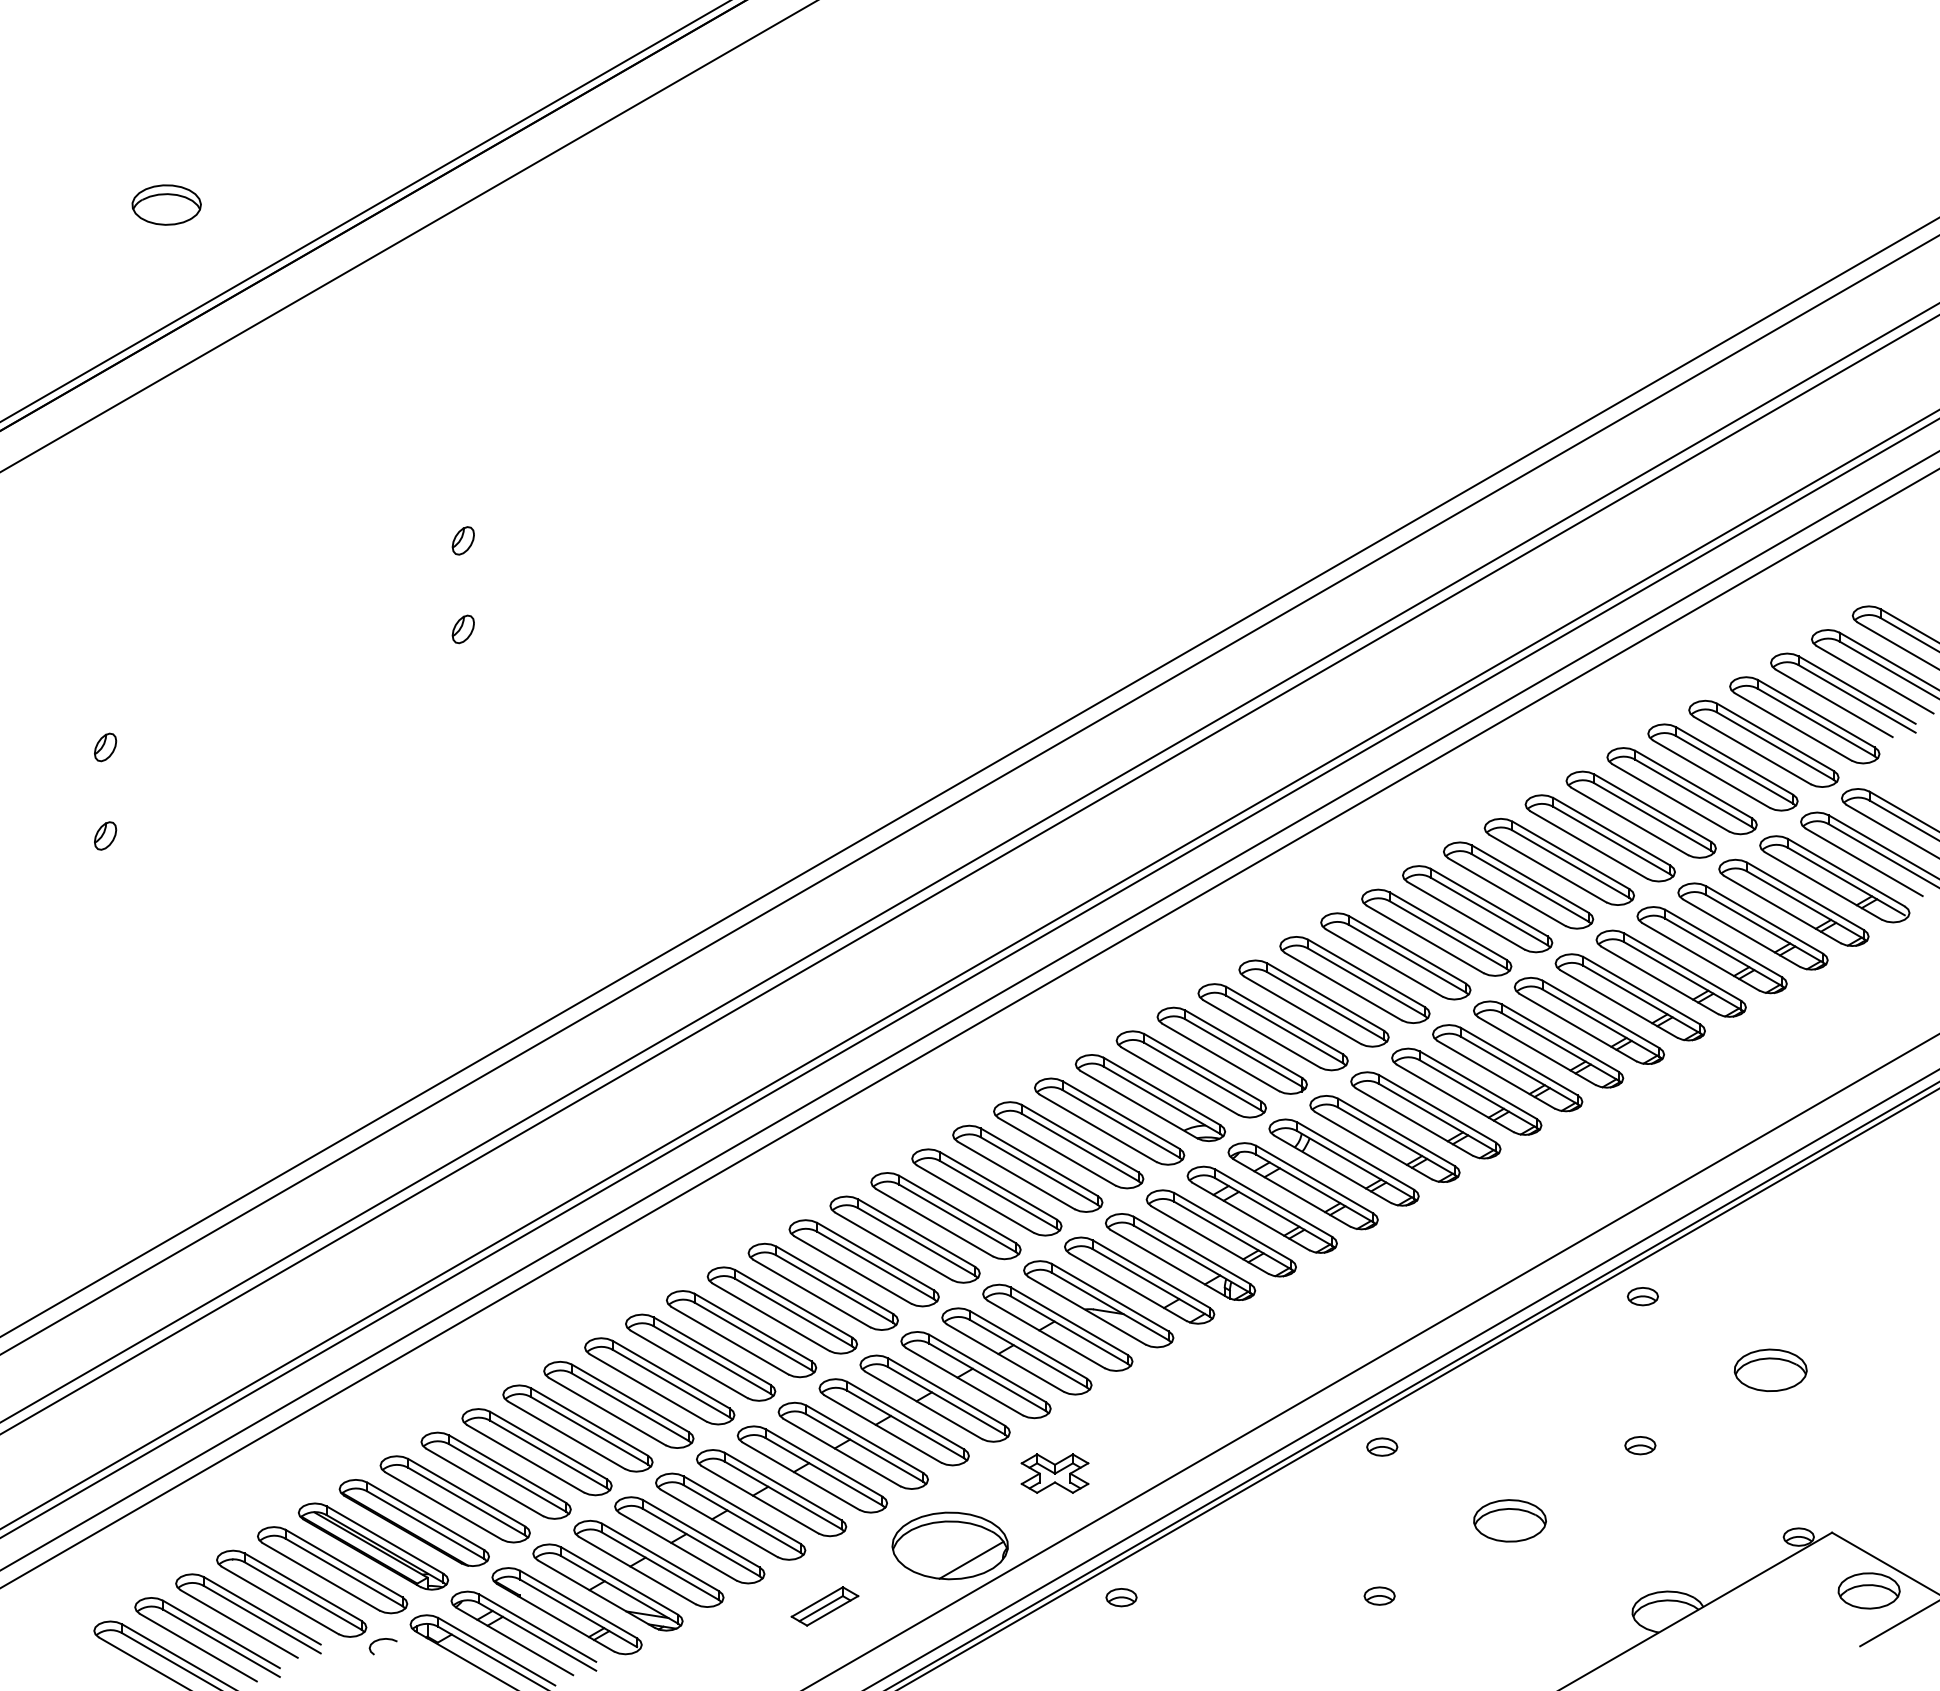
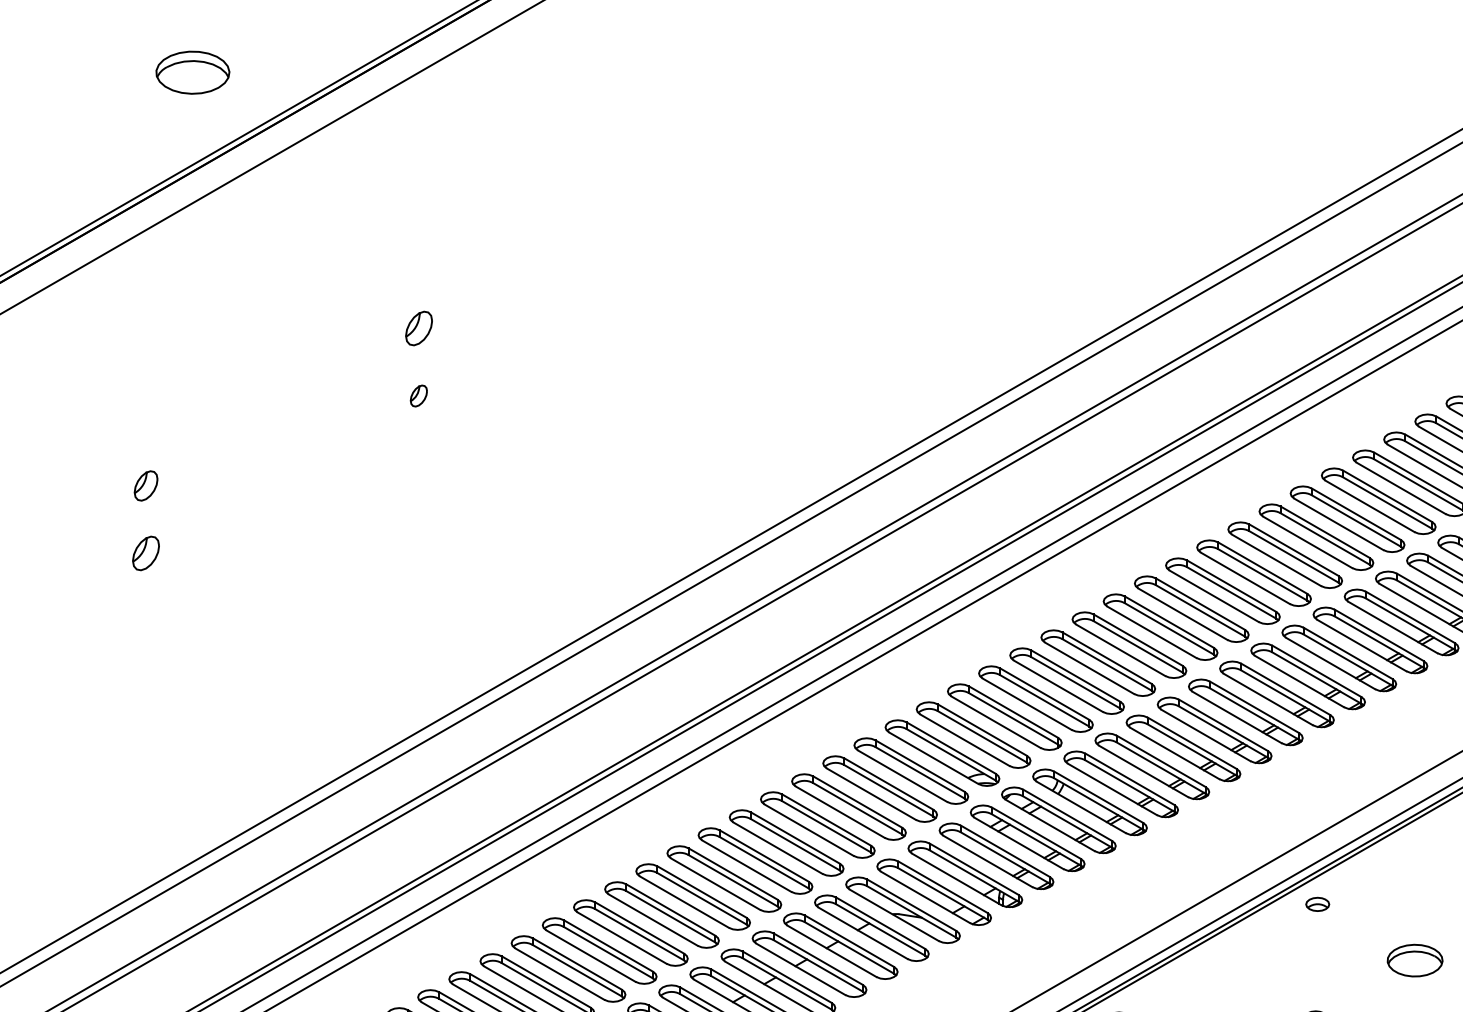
part: (166, 204) -> (192, 72), size x1.4
part: (462, 540) -> (418, 328), size x1.6
part: (105, 747) -> (146, 486), size x1.4
part: (105, 835) -> (146, 553), size x1.6

